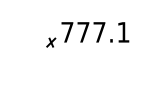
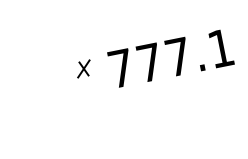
part: (51, 42) -> (84, 68), moved

